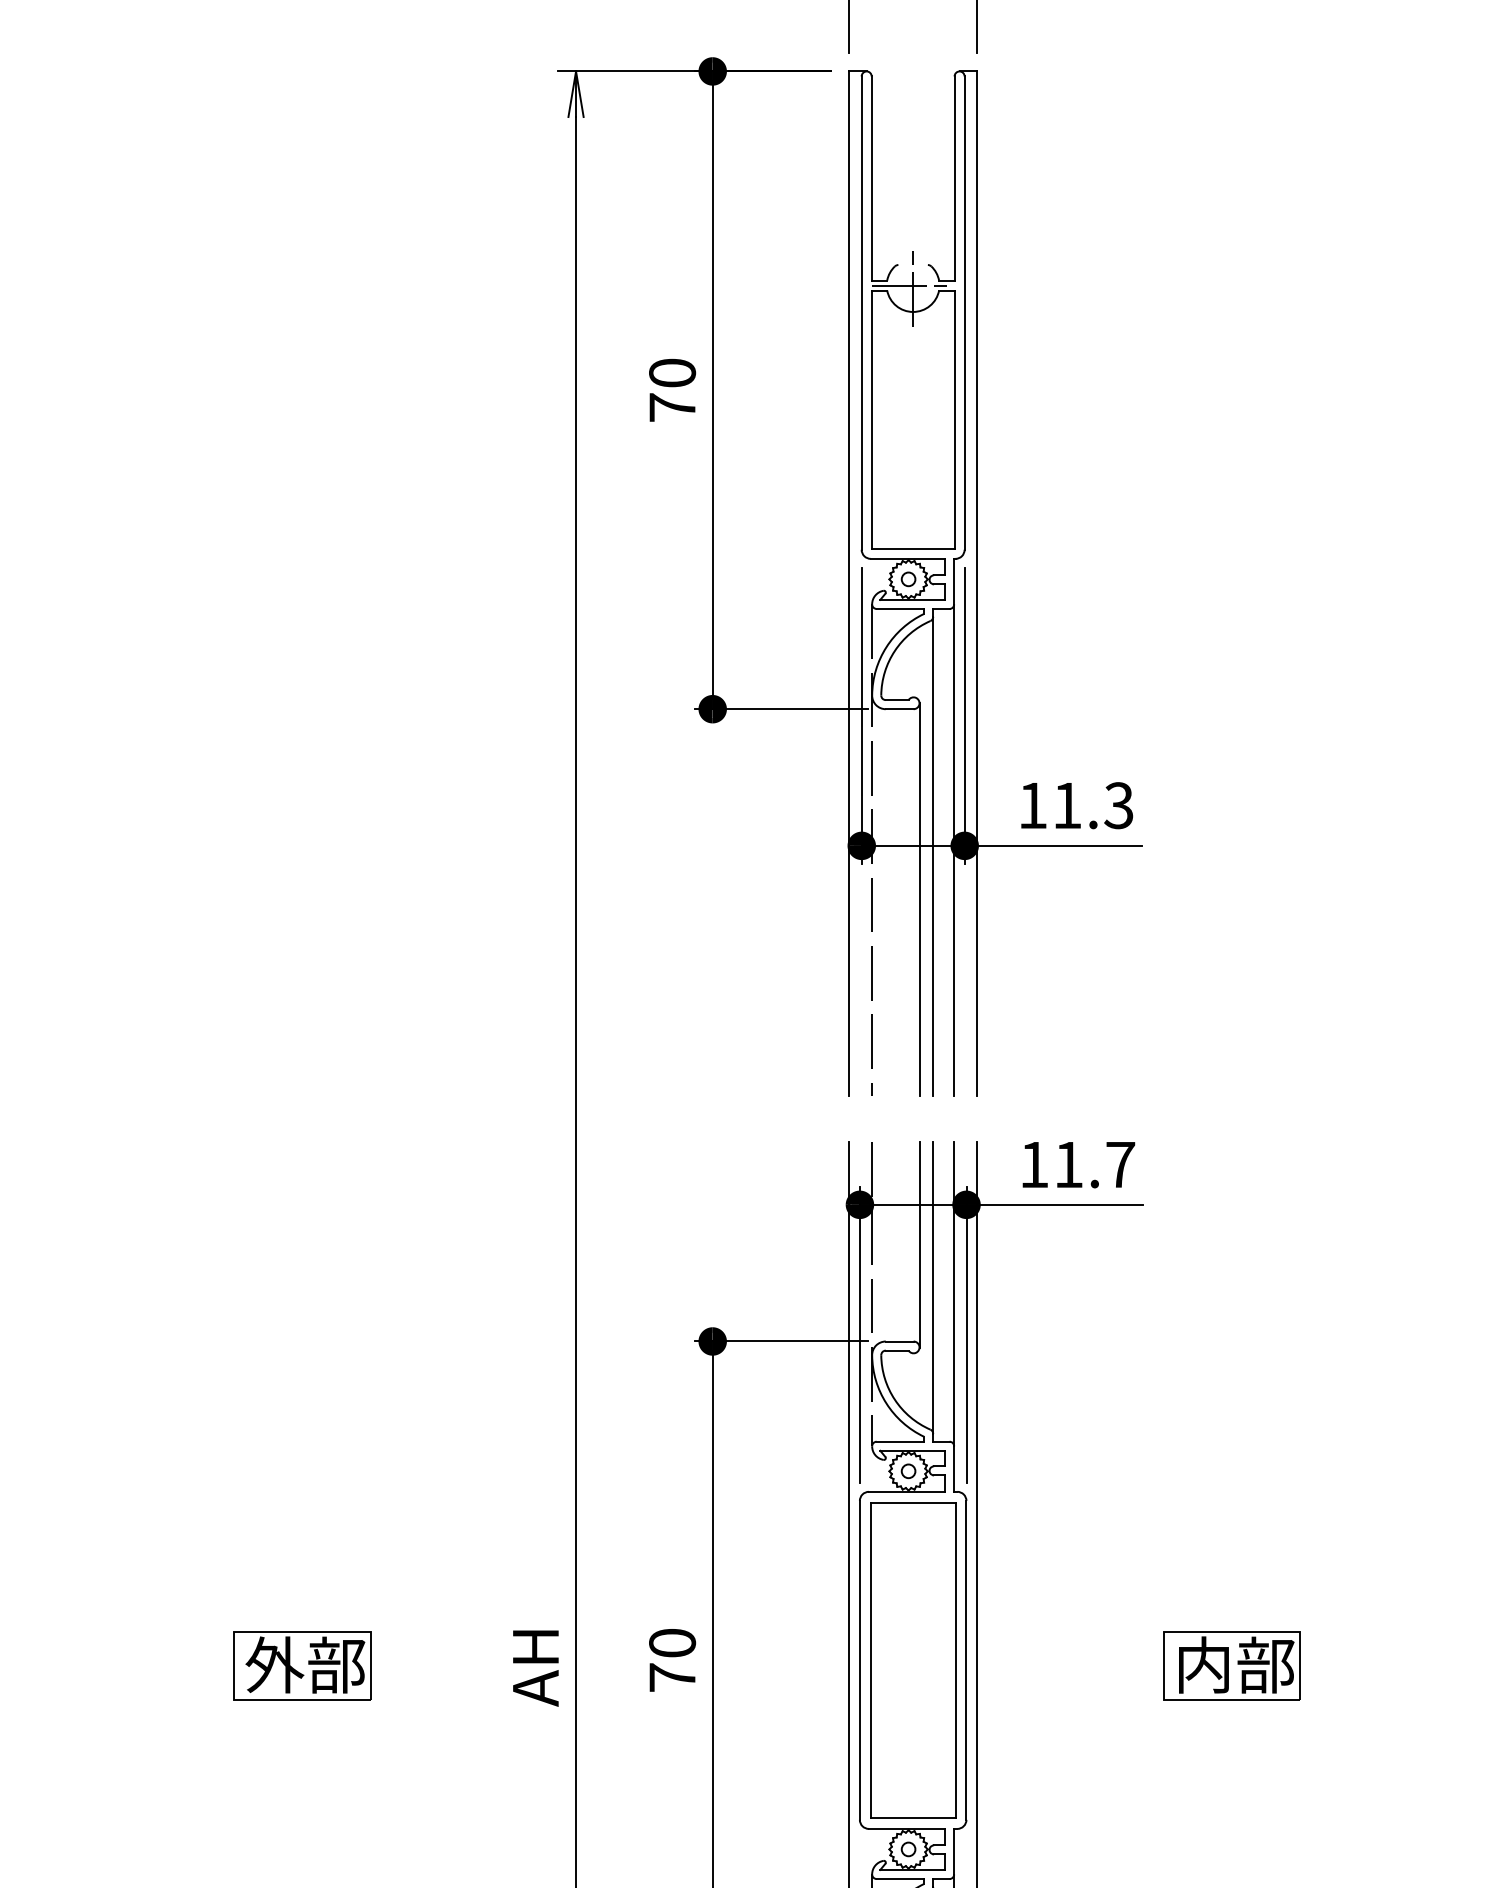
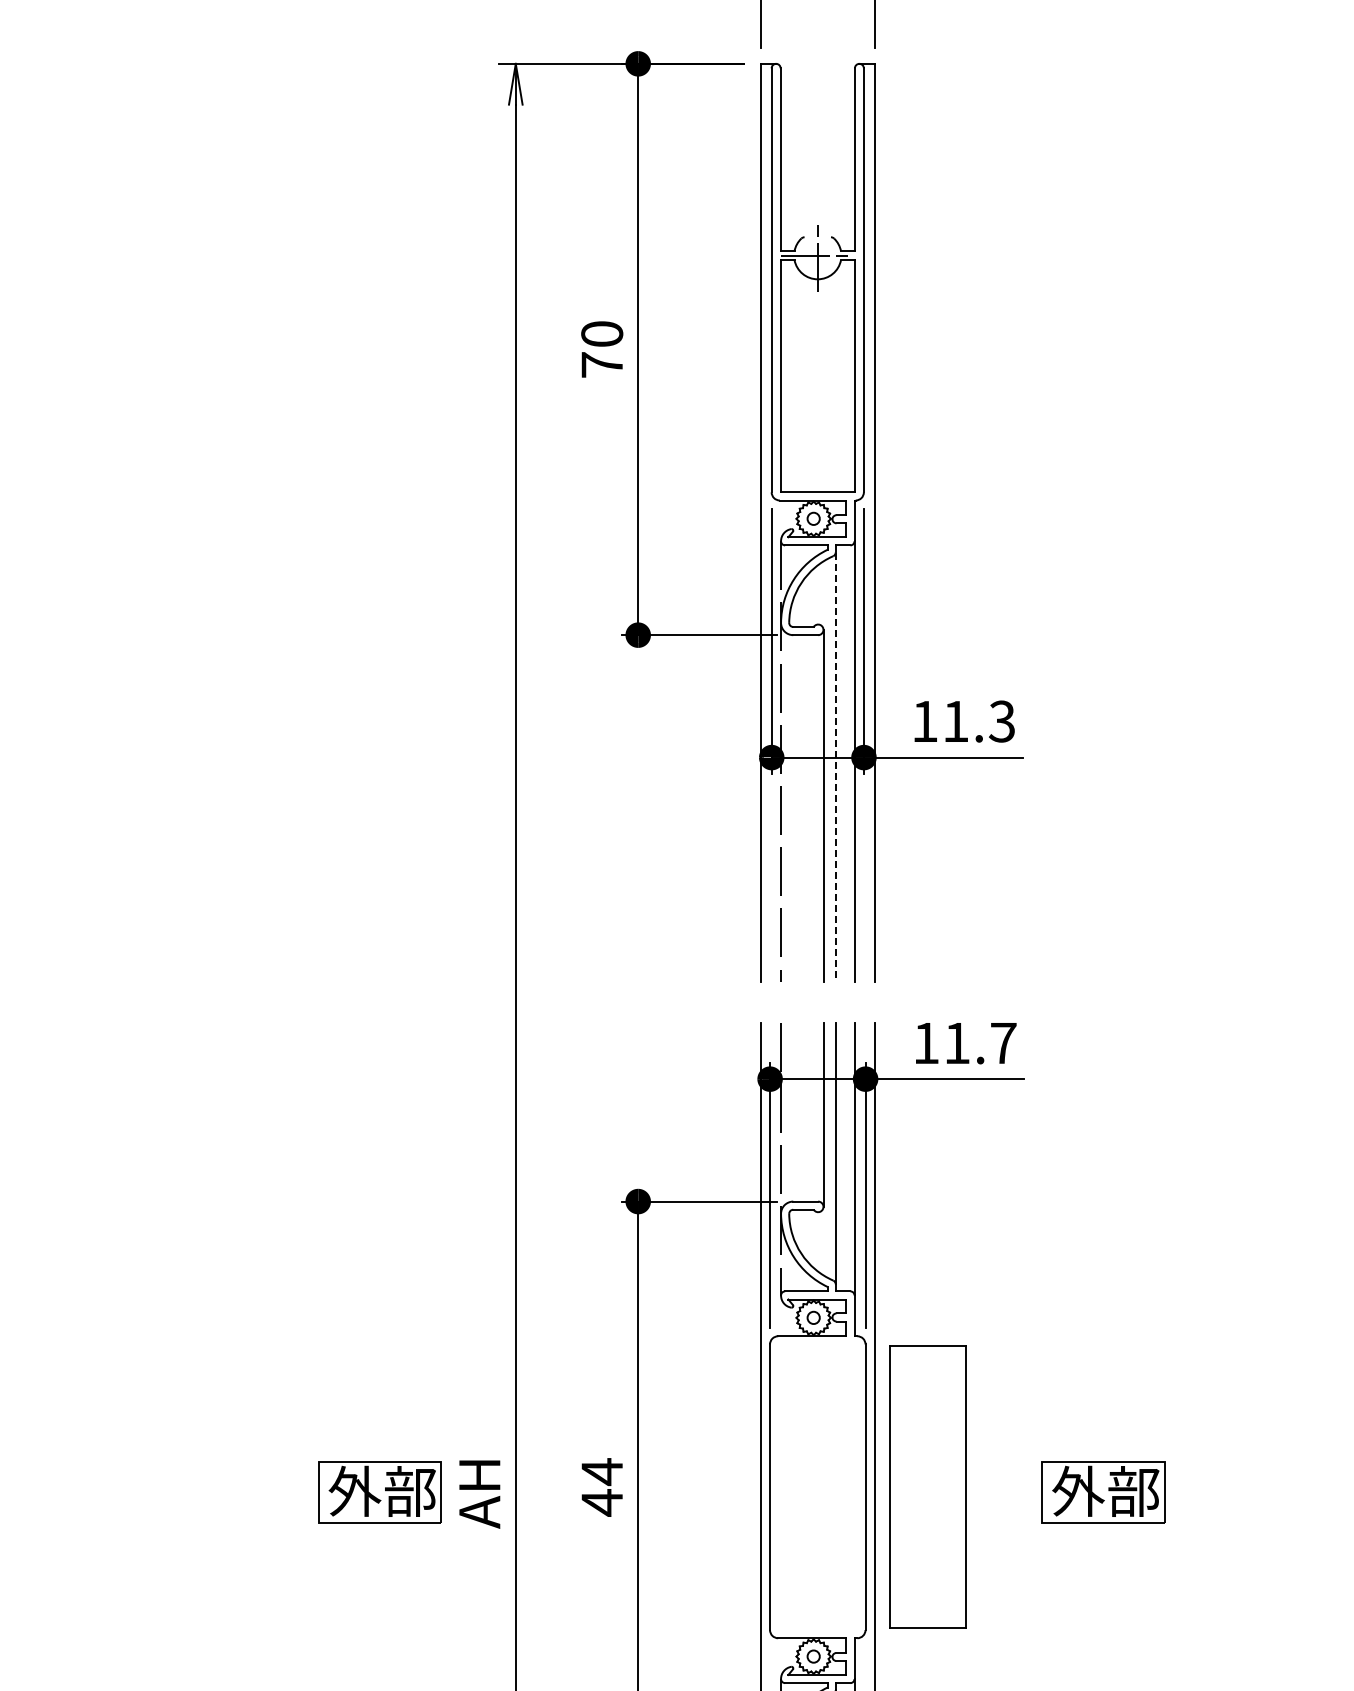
line: (932, 856) -> (835, 767), solid -> dashed
part: (912, 1659) -> (927, 1486), moved
text: (672, 1660) -> (602, 1487), 70 -> 44
text: (1204, 1665) -> (1078, 1491), 内部 -> 外部
part: (302, 1666) -> (379, 1492), moved

